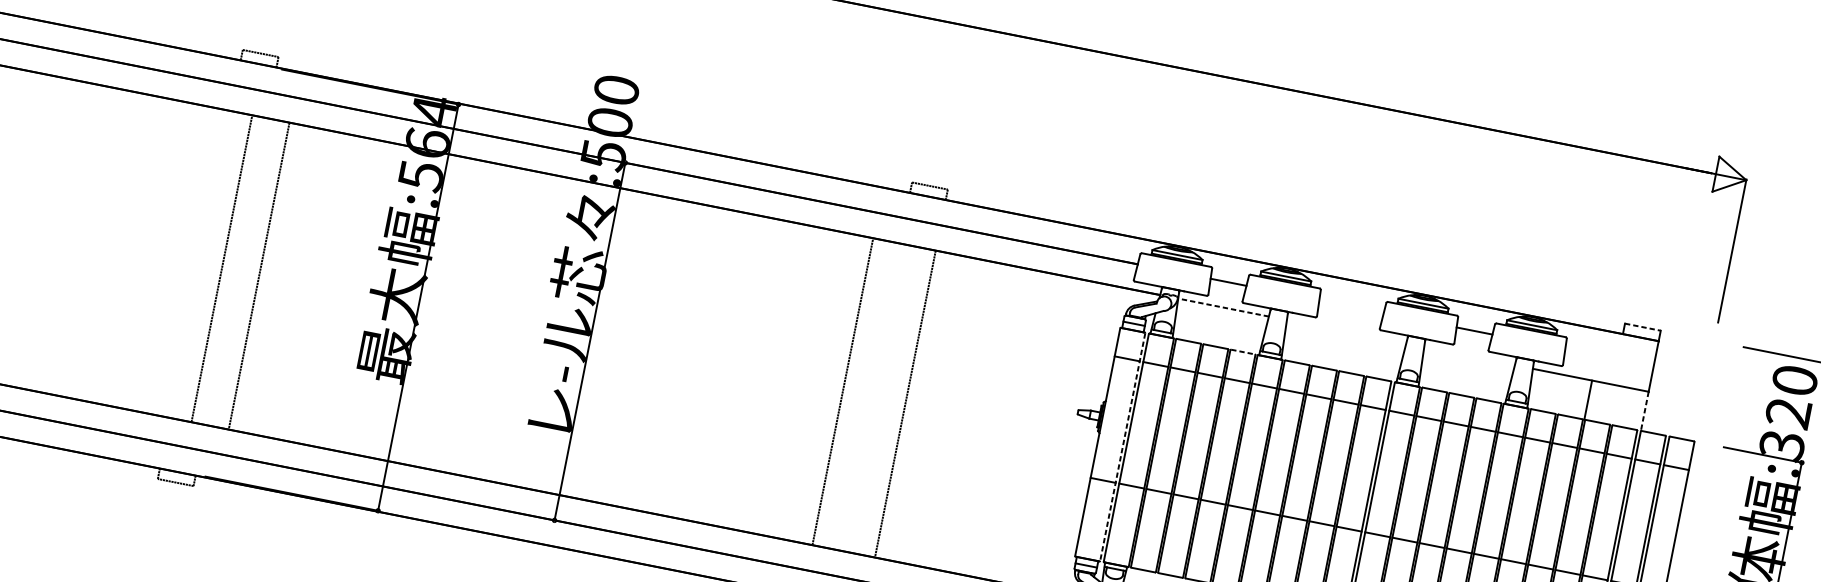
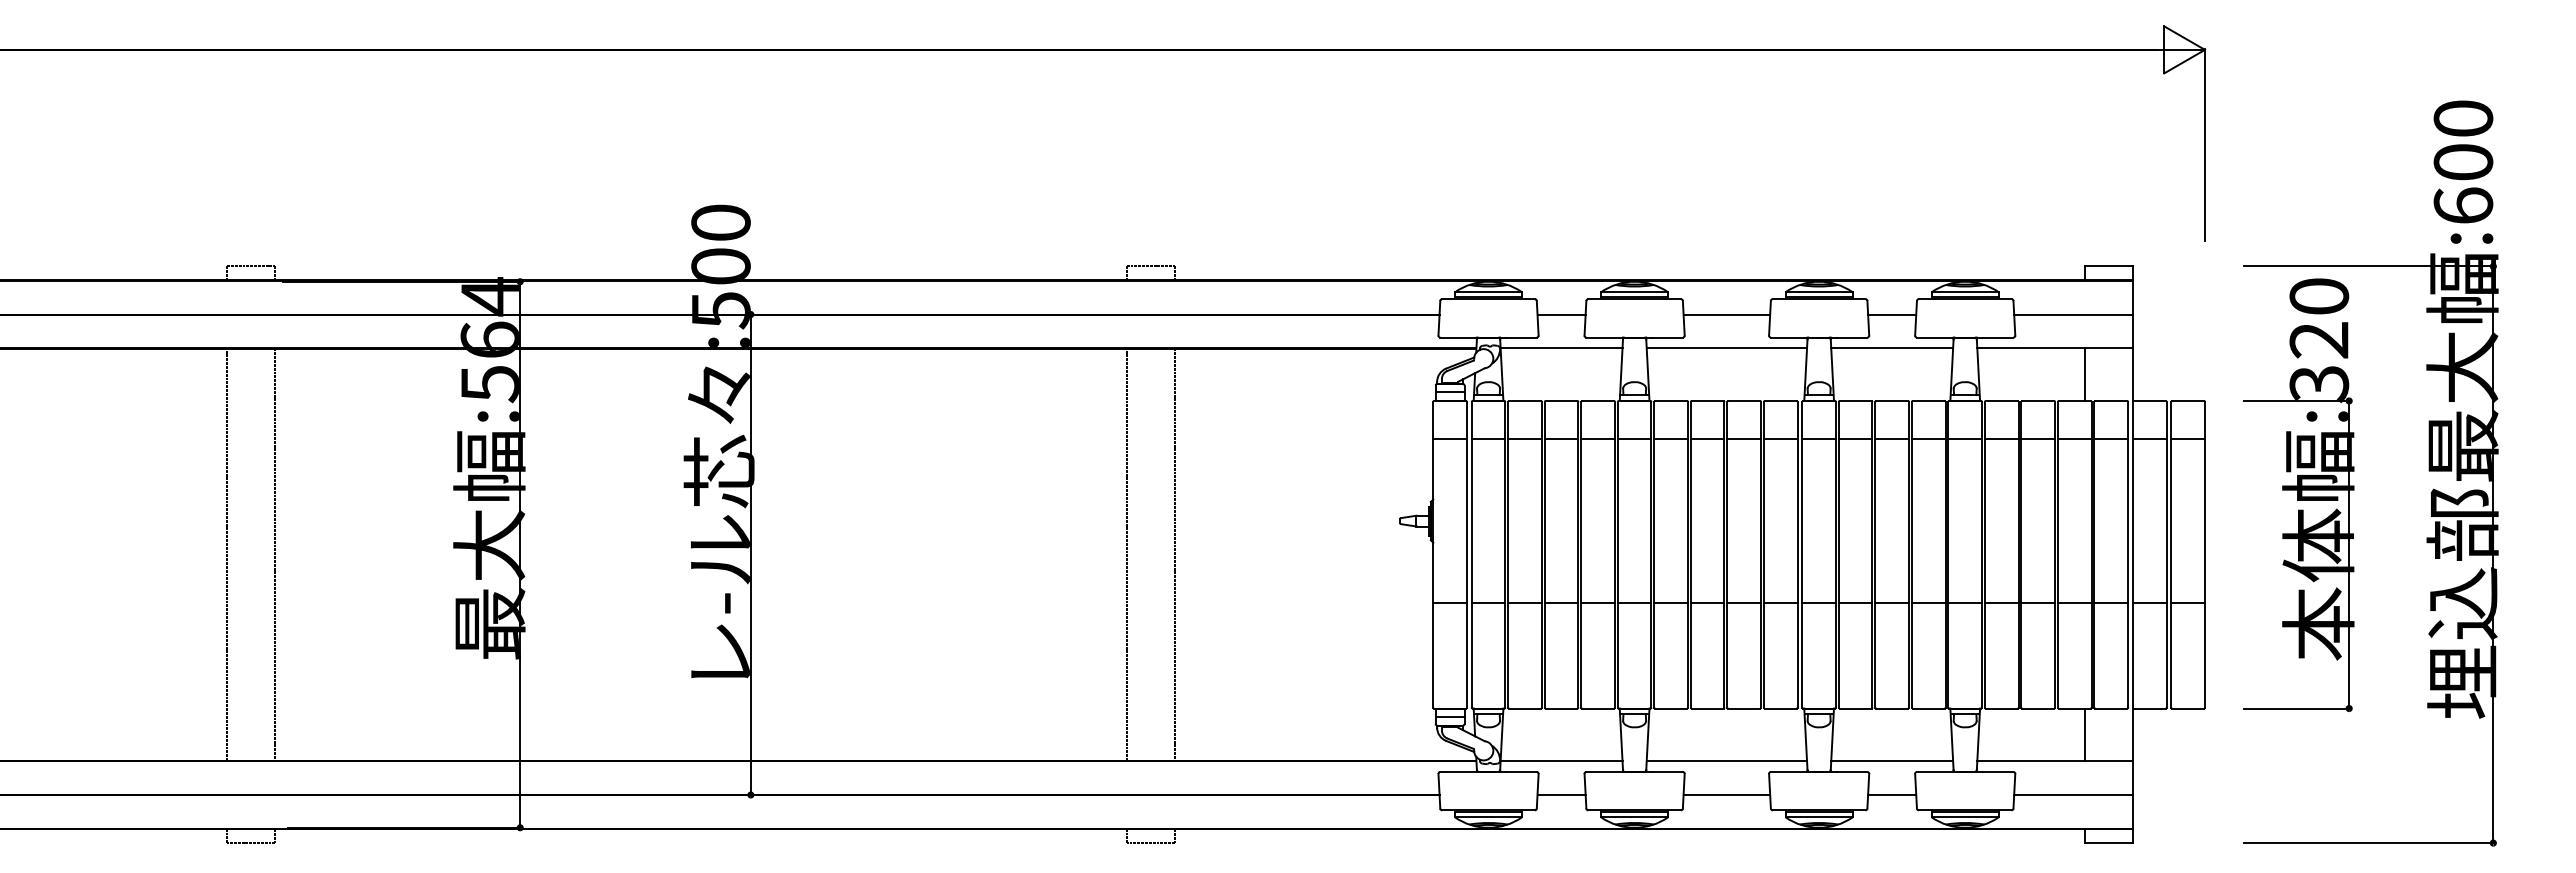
line: (222, 268) -> (227, 554), moved
line: (259, 275) -> (275, 554), moved
line: (1351, 306) -> (1726, 314), added
line: (1223, 307) -> (1561, 348), dashed -> solid
line: (1643, 327) -> (2109, 266), dashed -> solid
line: (1346, 331) -> (1726, 348), added
line: (1243, 352) -> (1598, 401), dashed -> solid
line: (1469, 356) -> (1892, 348), added
line: (1609, 357) -> (2073, 314), added
line: (842, 391) -> (1126, 554), moved
line: (1587, 399) -> (2084, 374), moved
line: (1644, 411) -> (2132, 375), dashed -> solid
line: (1122, 446) -> (1466, 554), dashed -> solid

